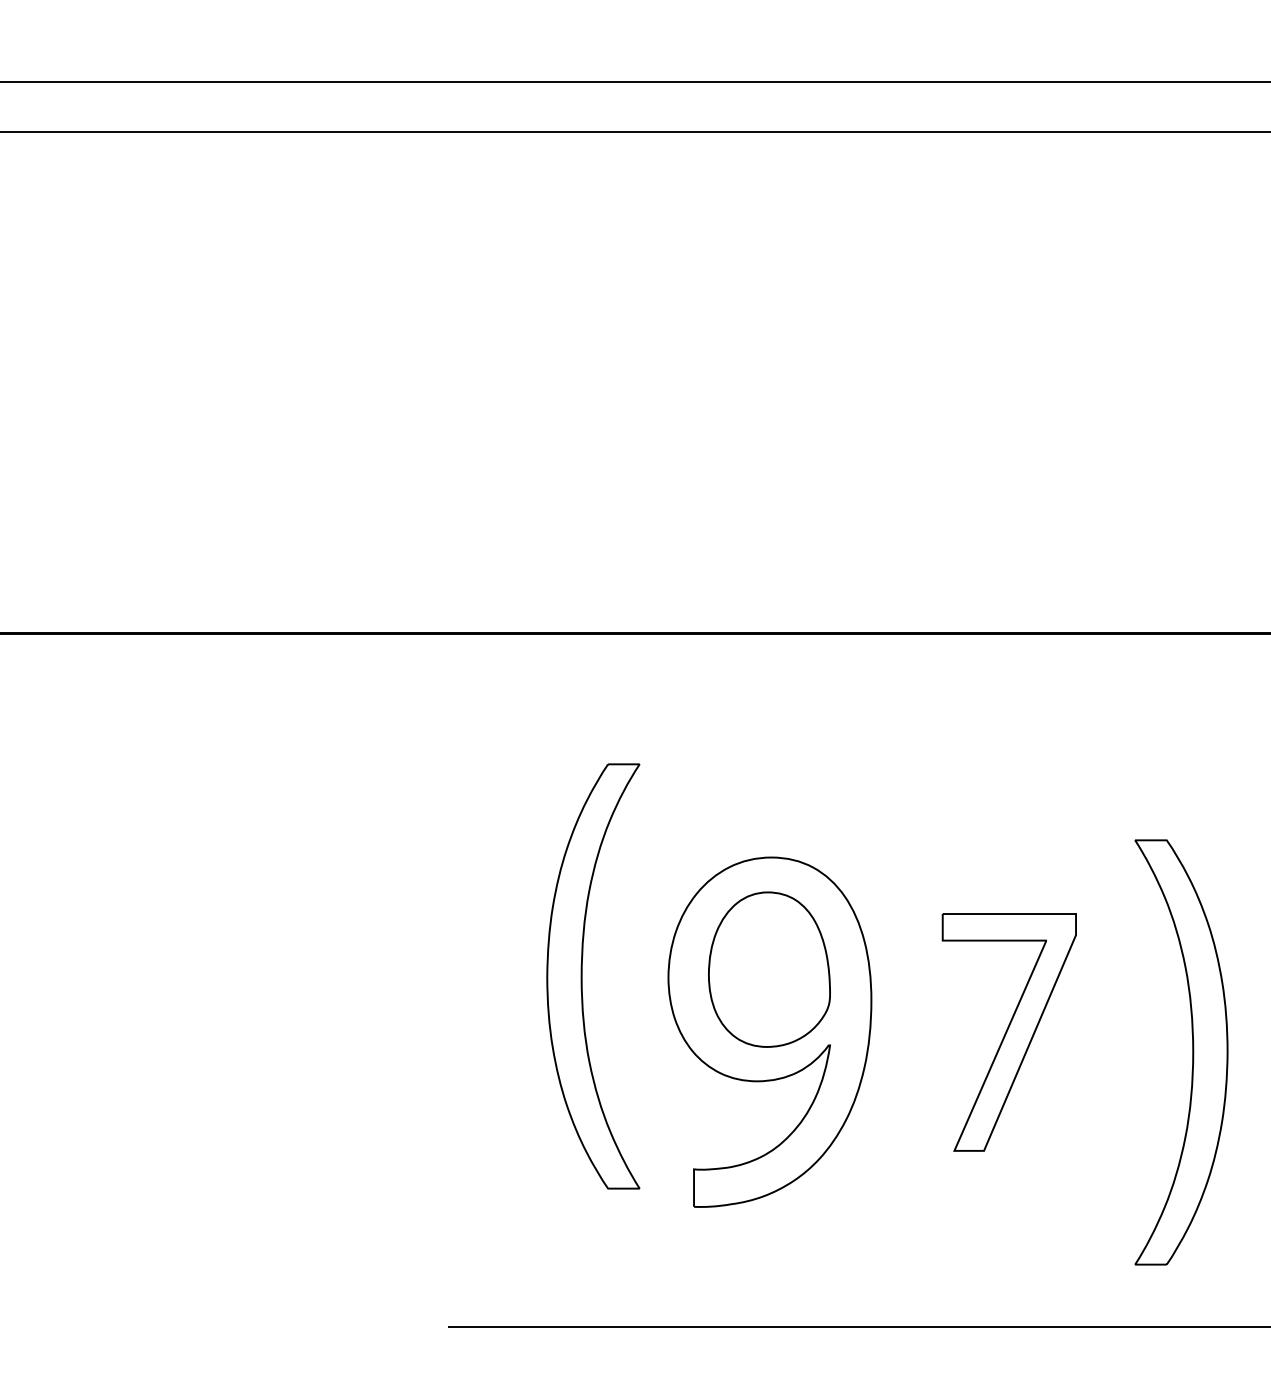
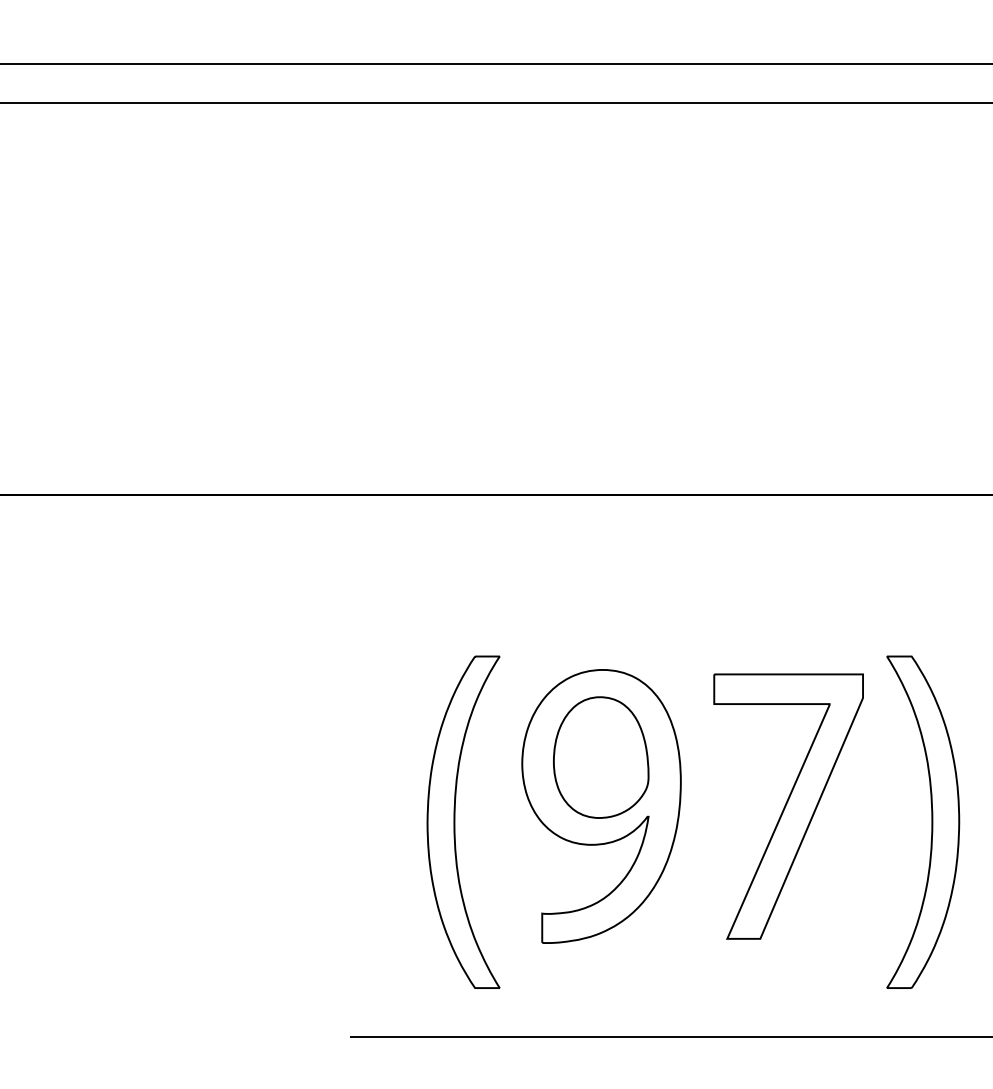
part: (582, 976) -> (455, 822), moved
part: (1009, 1032) -> (788, 806), size x1.43

